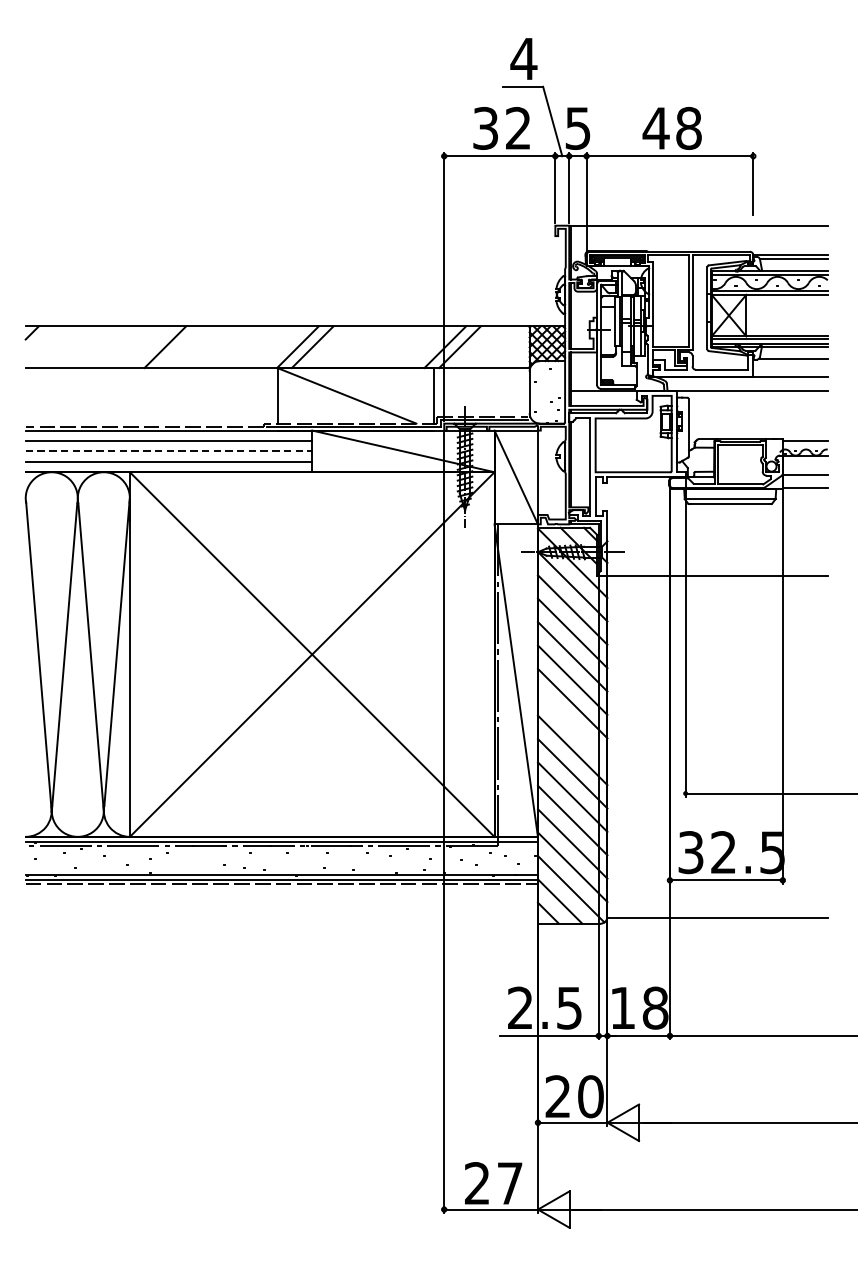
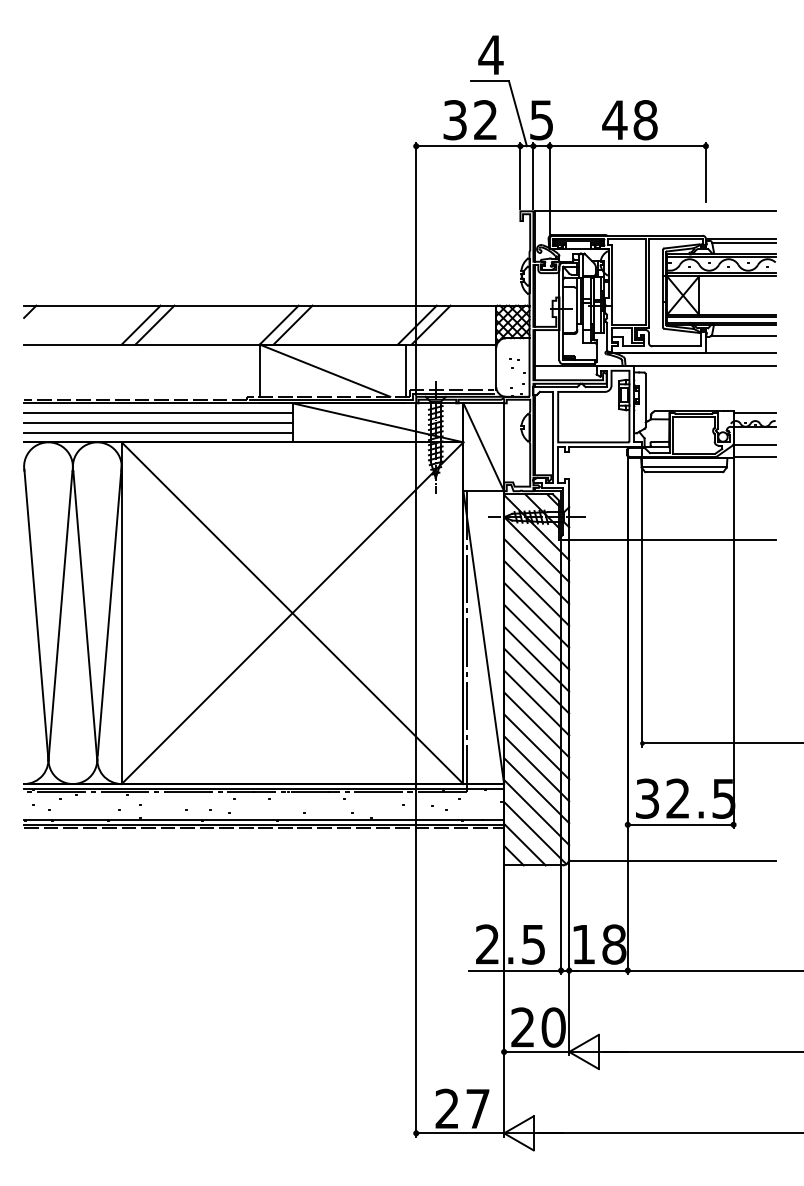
line: (149, 346) -> (140, 324), added
line: (169, 451) -> (158, 422), dashed -> solid
line: (572, 726) -> (536, 680), added

